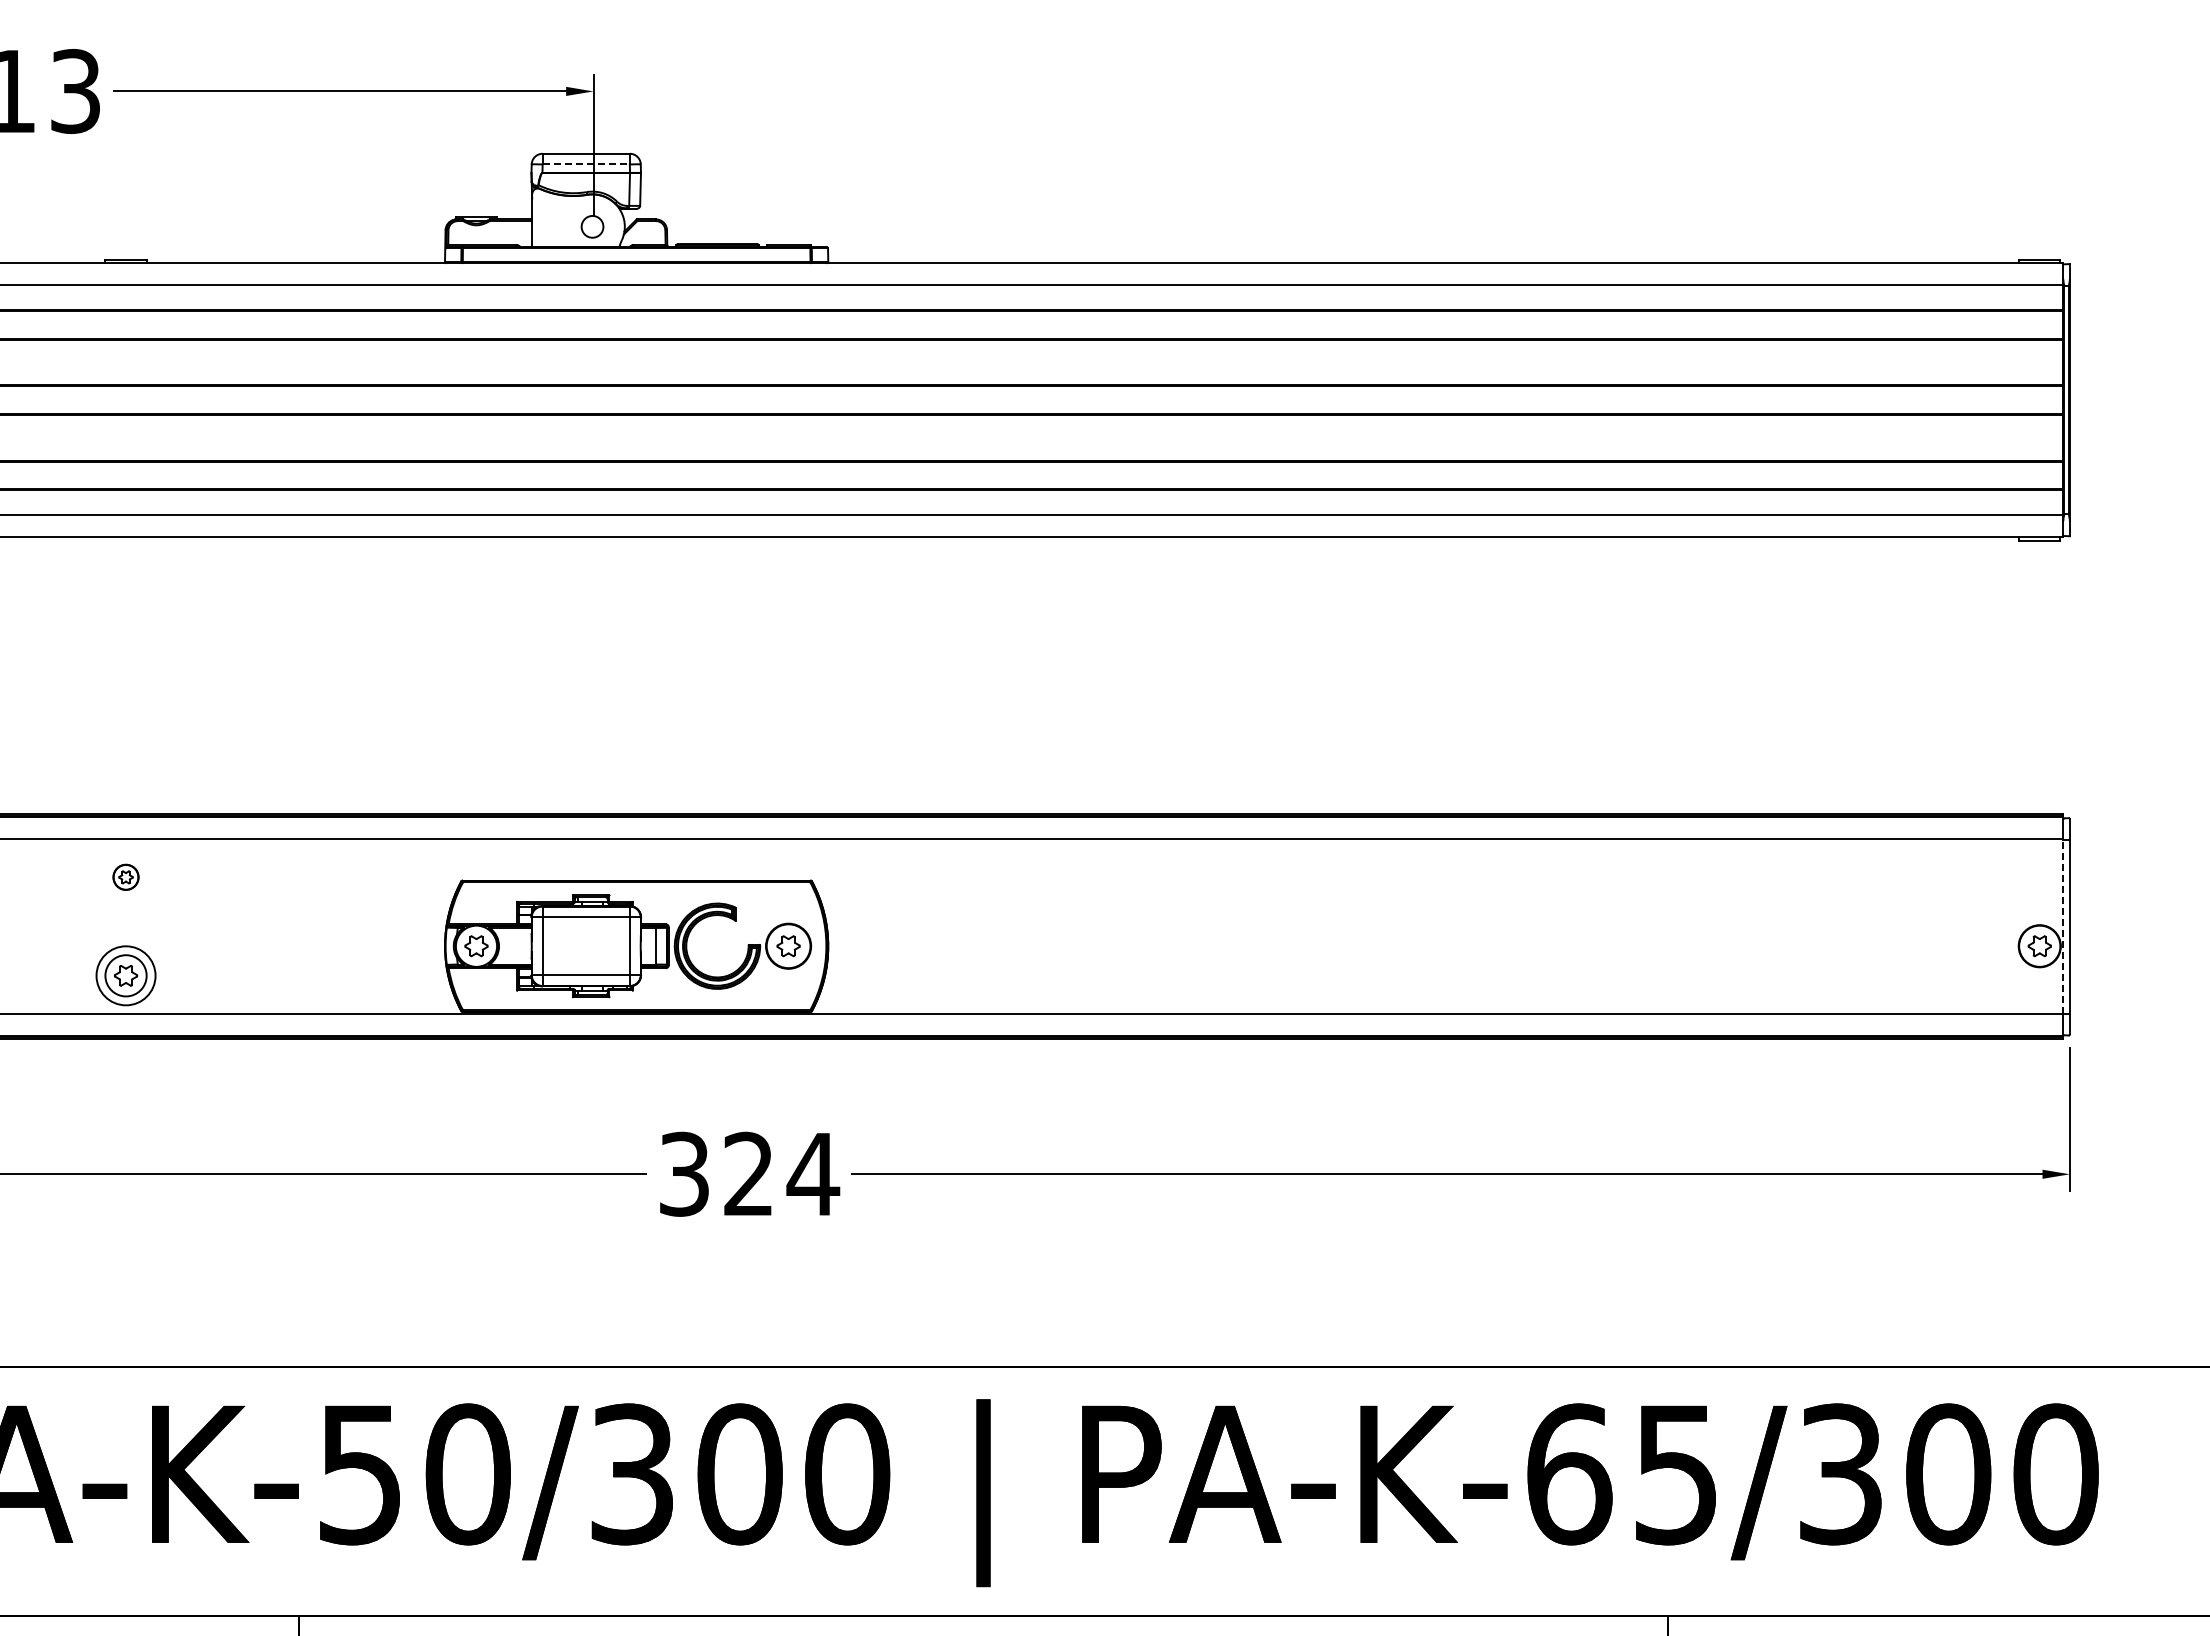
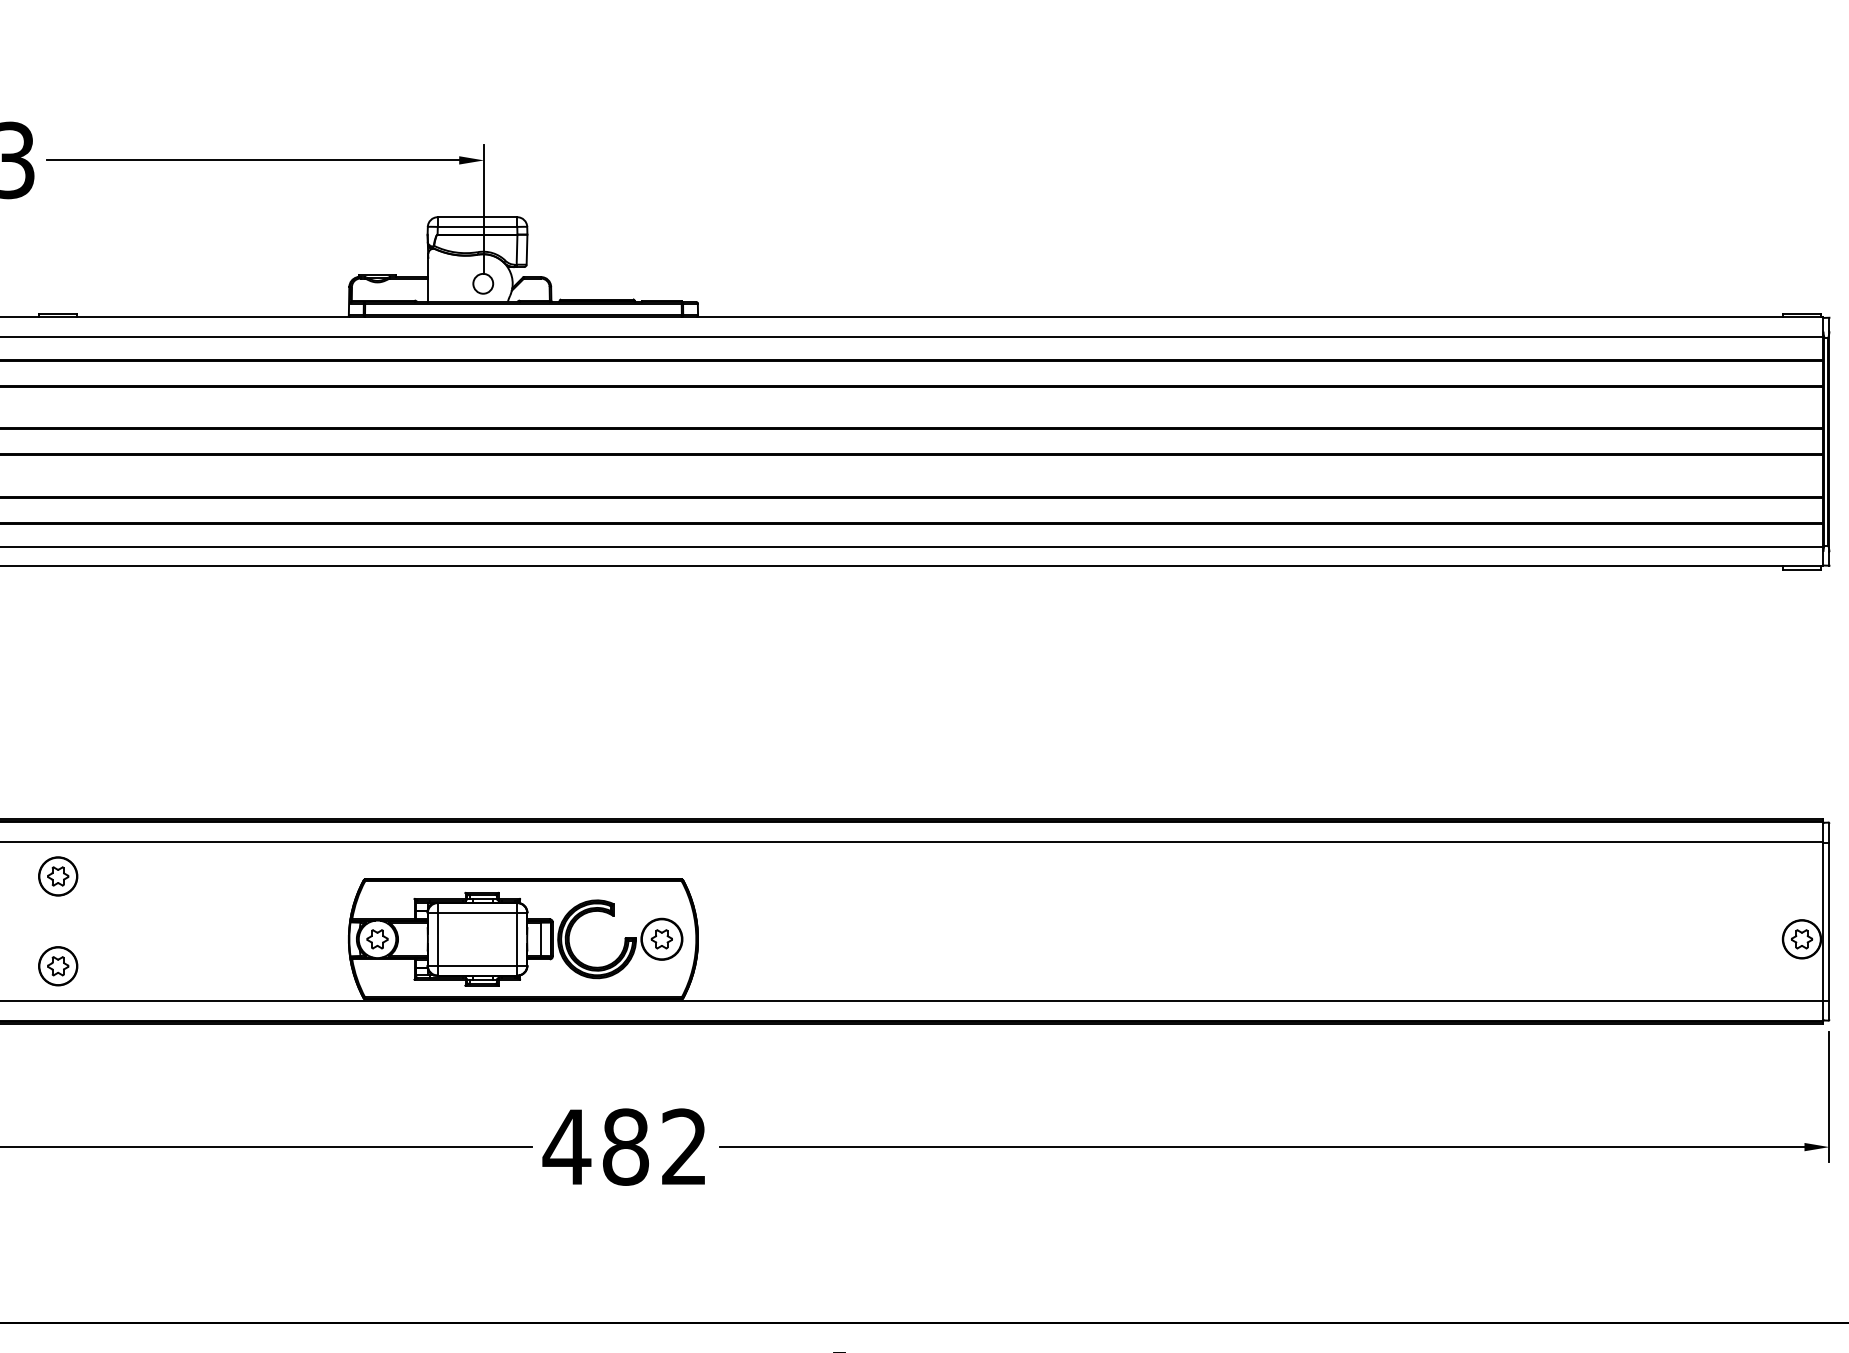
line: (586, 164) -> (477, 226), dashed -> solid
part: (125, 877) -> (57, 876), size x1.67
line: (2063, 926) -> (1823, 921), dashed -> solid
circle: (125, 975) -> (57, 965), size x0.71
text: (748, 1173) -> (625, 1146), 324 -> 482

